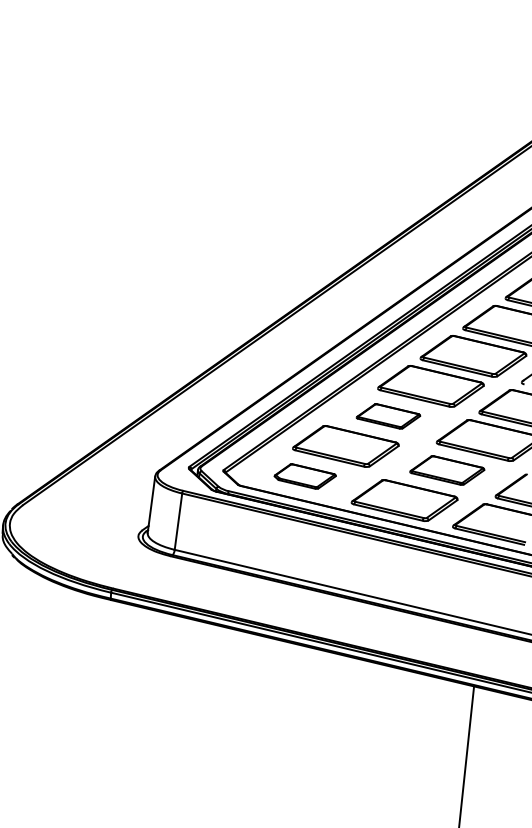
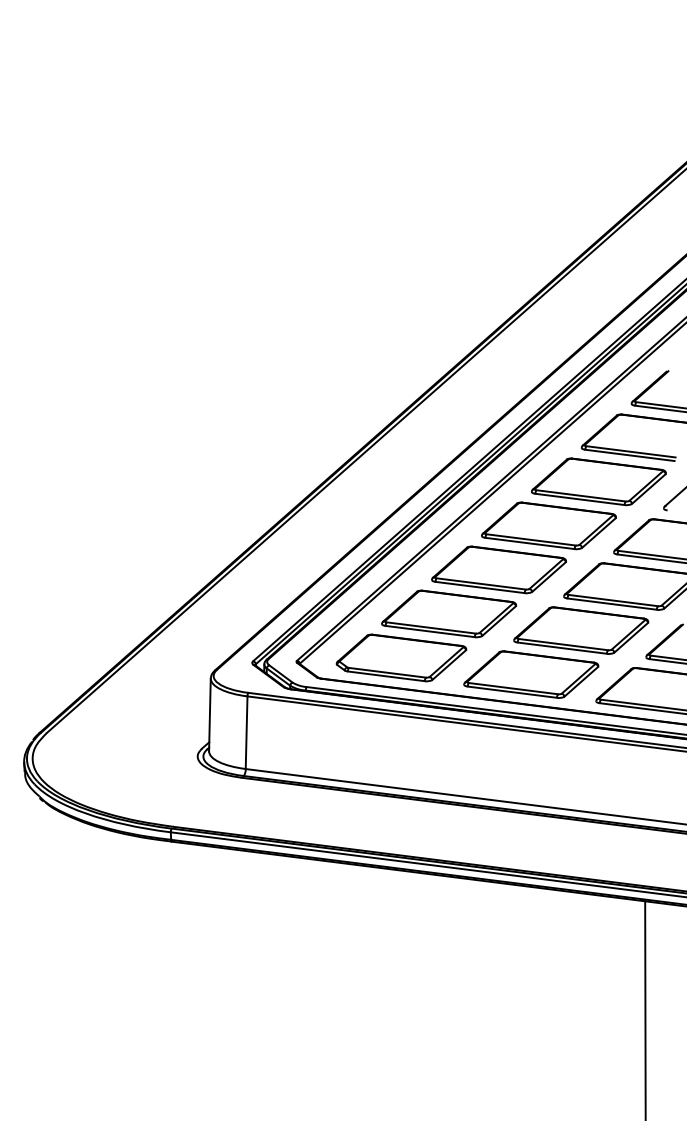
part: (388, 416) -> (498, 569), size x1.67
part: (447, 470) -> (581, 630), size x1.43
part: (305, 476) -> (401, 657), size x1.67

